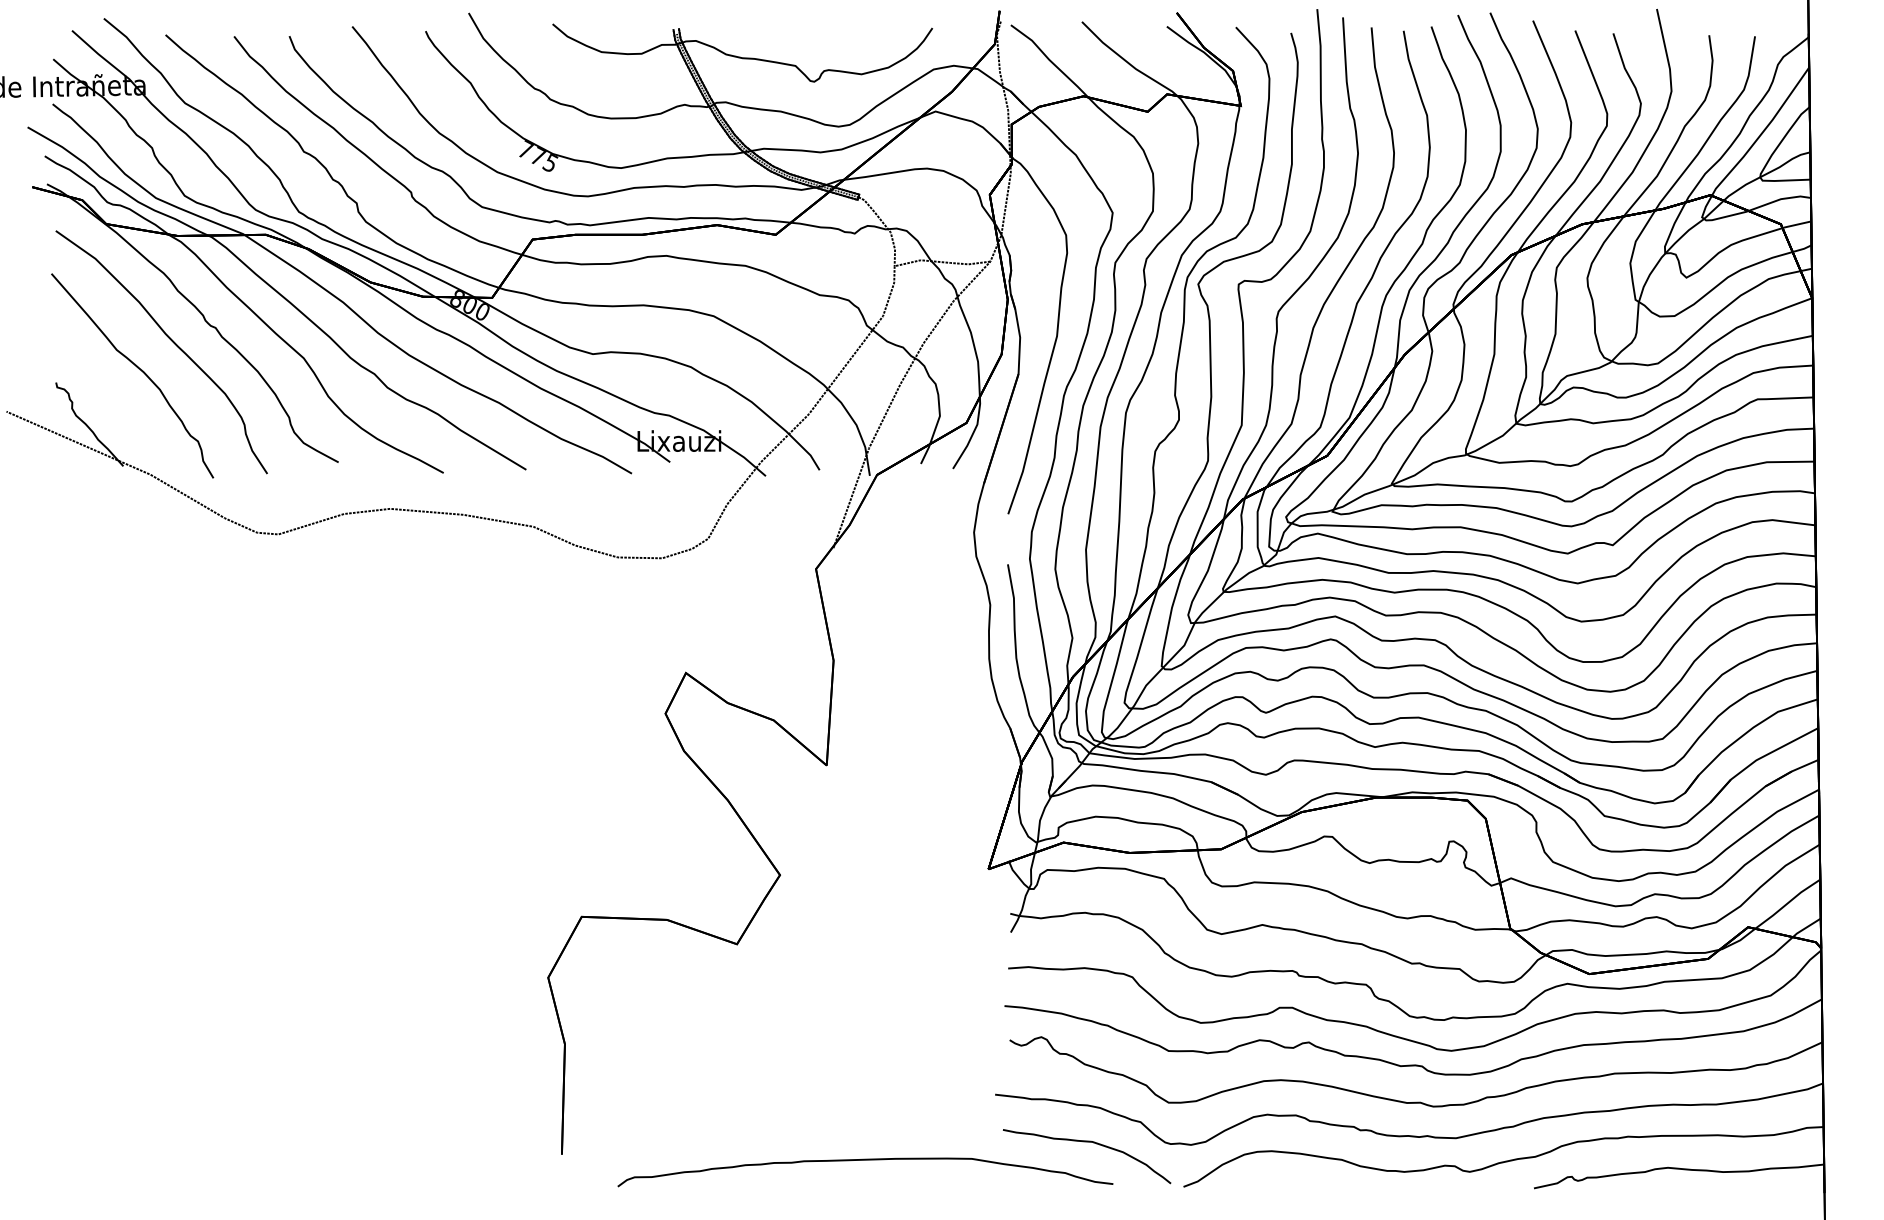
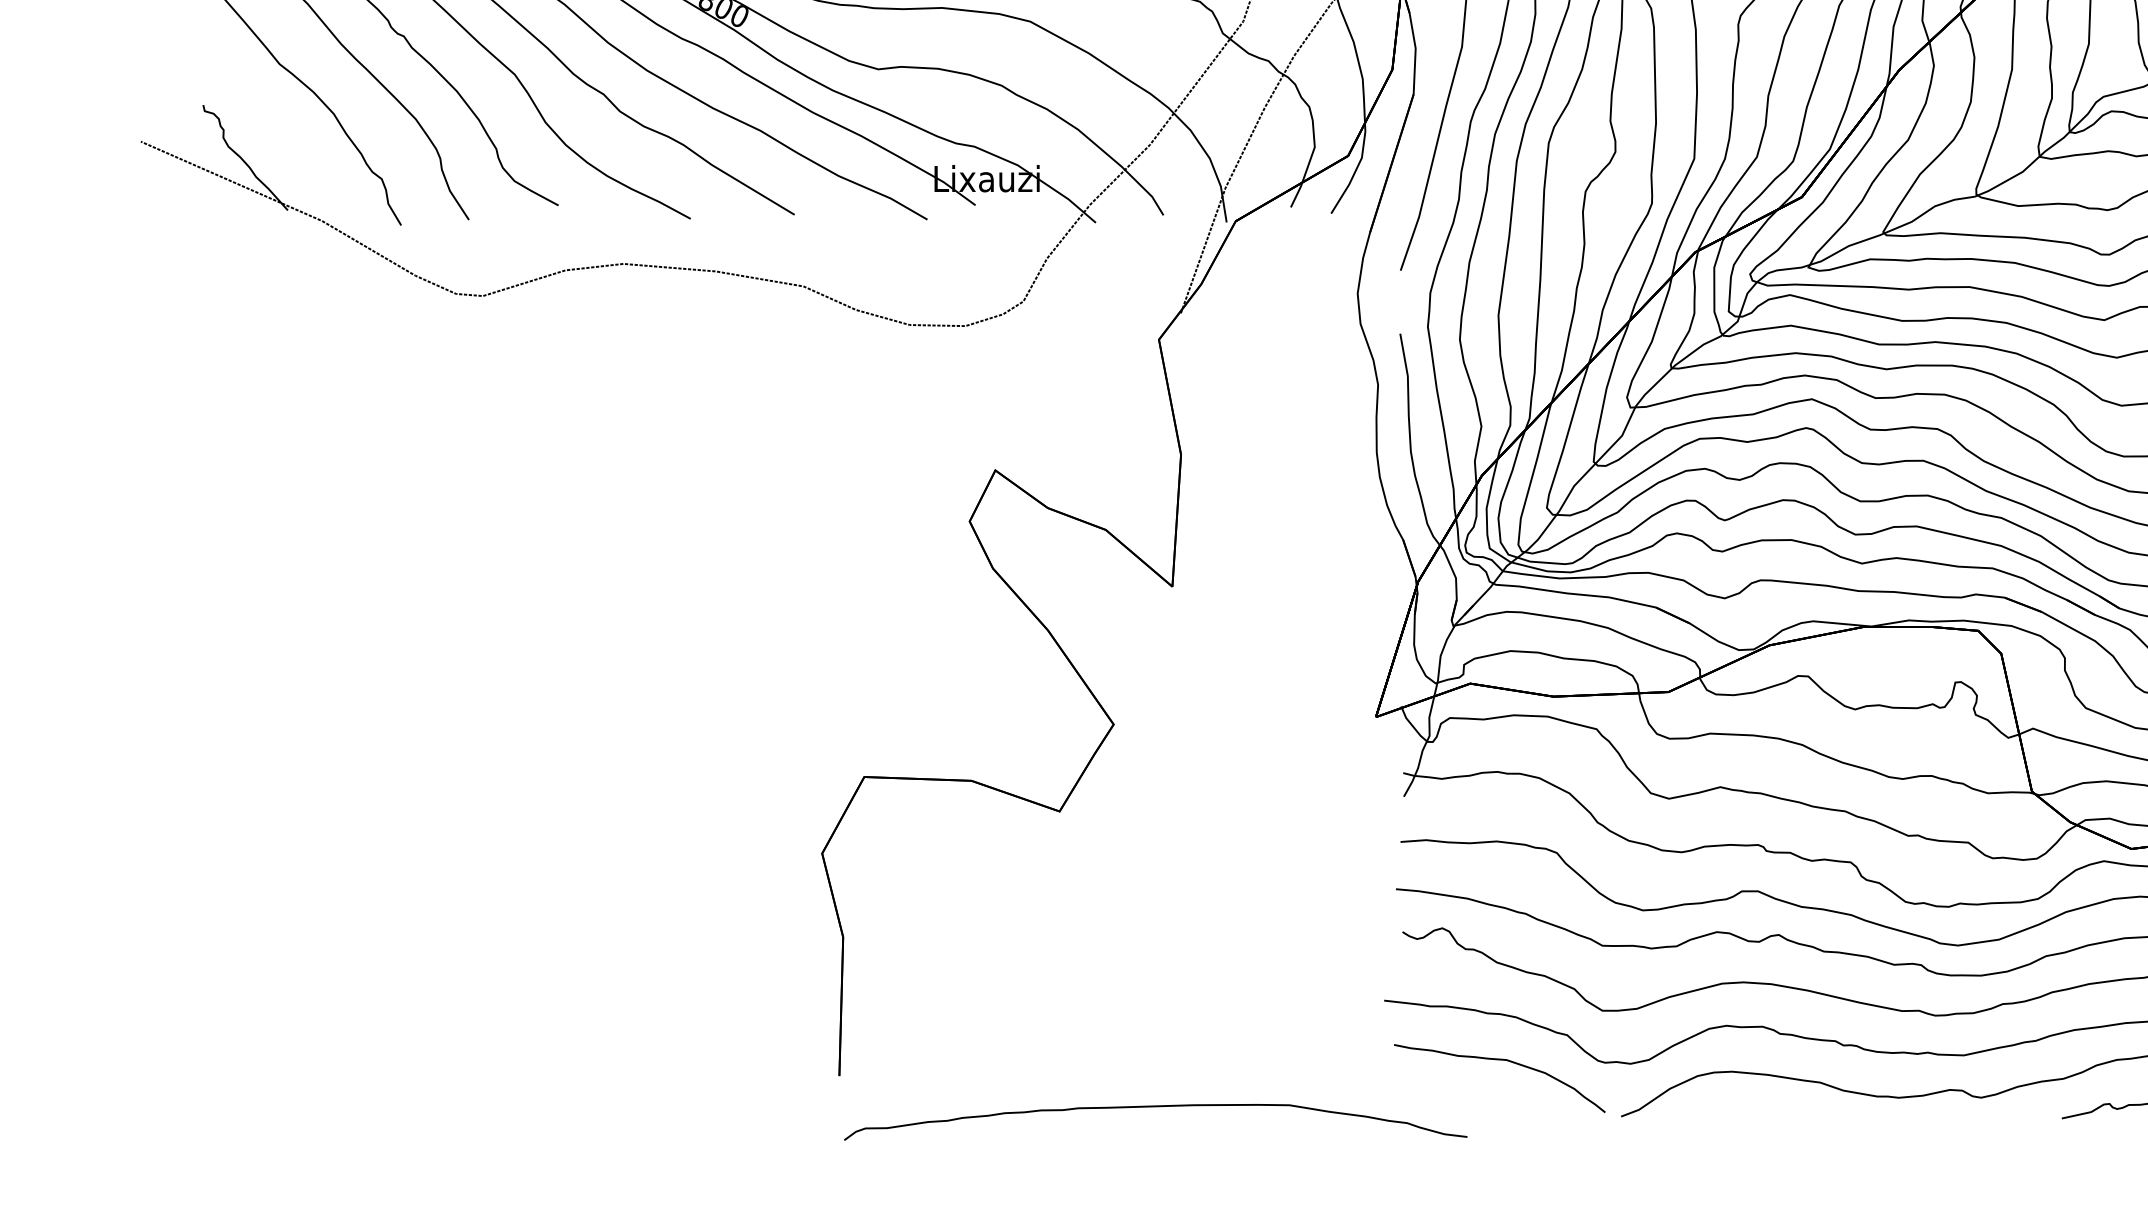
curve: (865, 1160) -> (1155, 1107), moved

